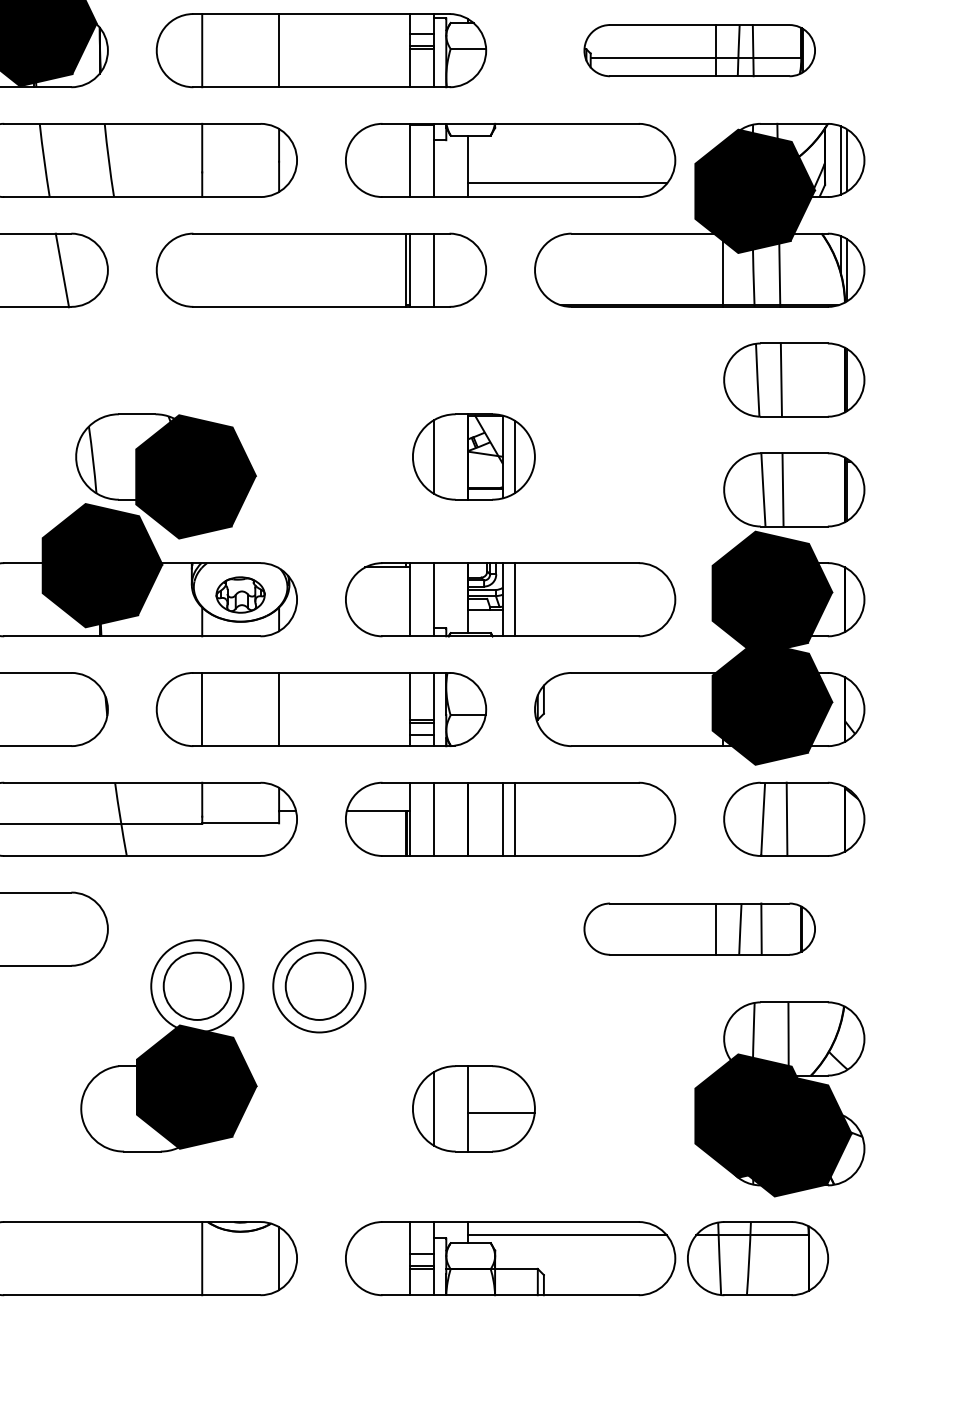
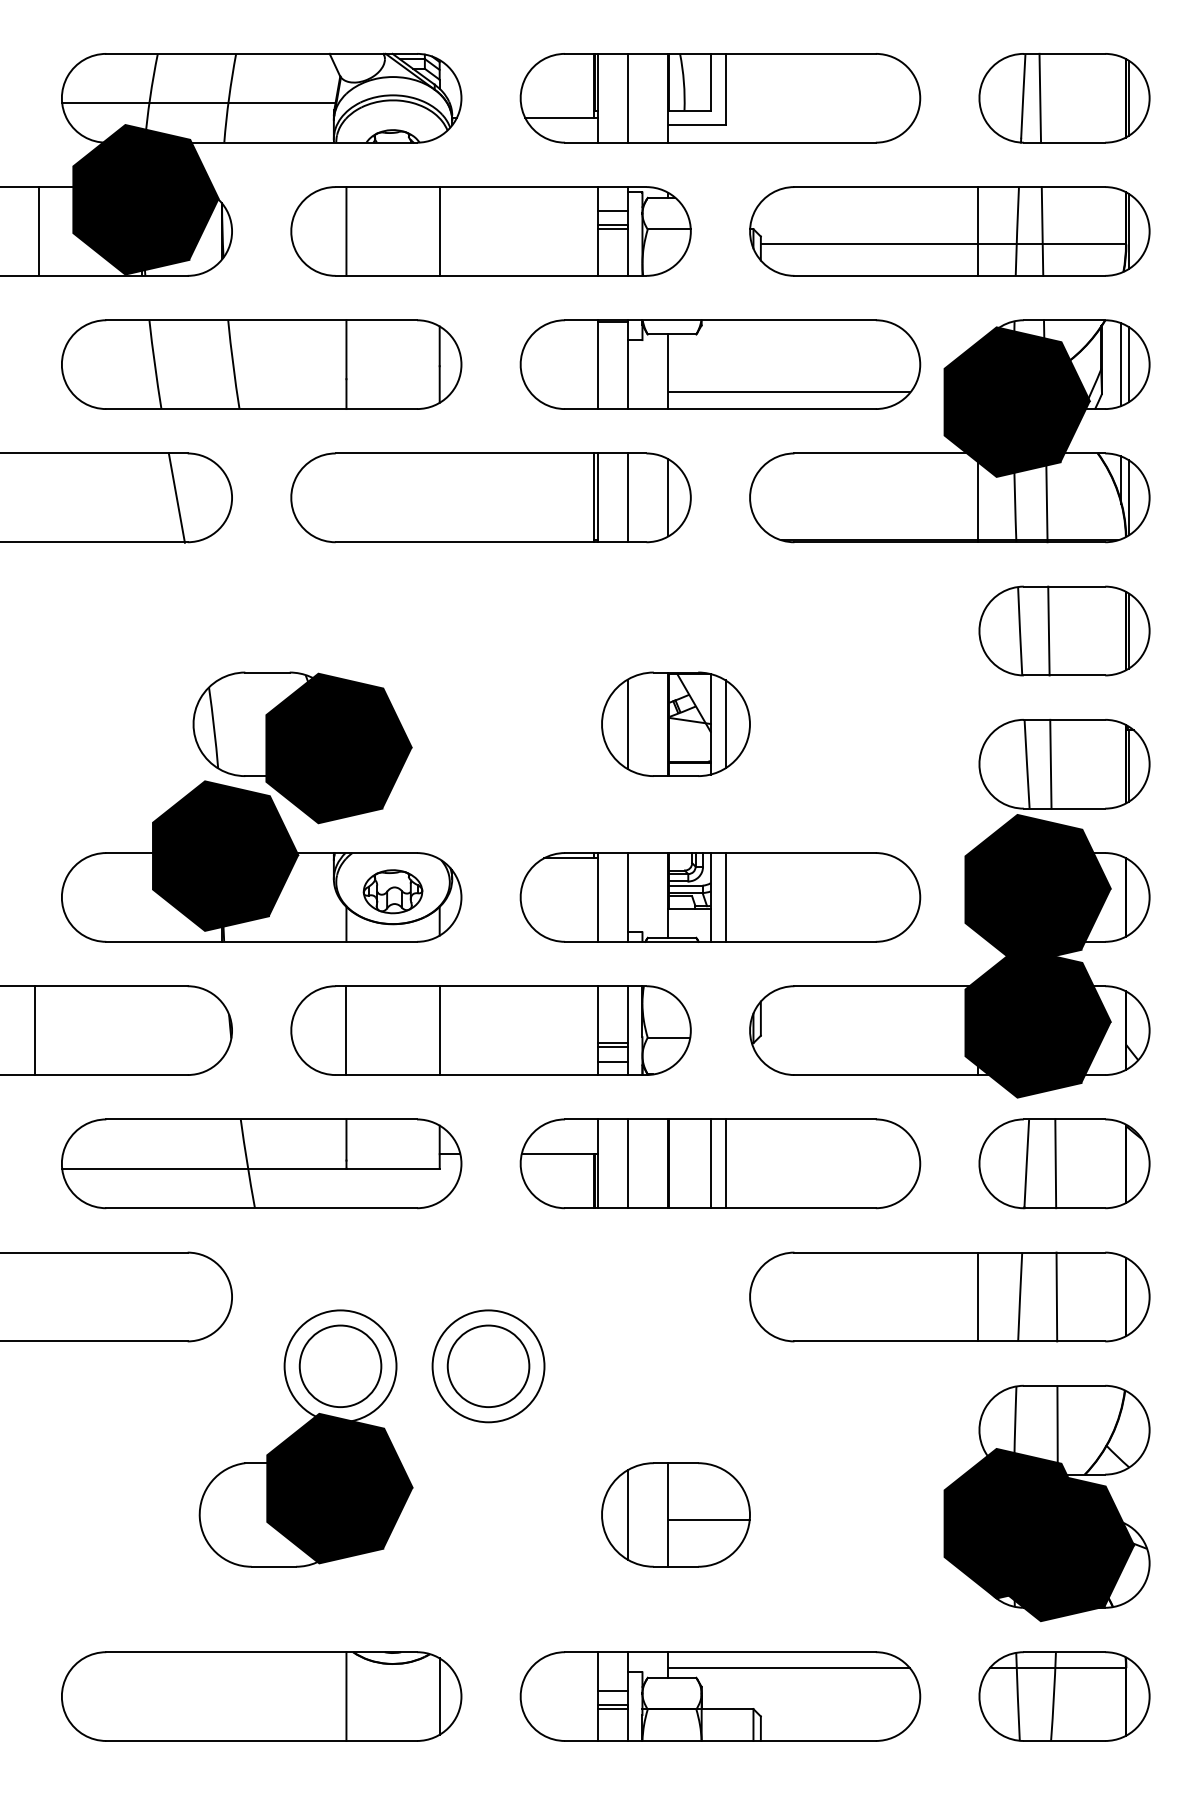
part: (699, 50) -> (949, 231), size x1.43
line: (467, 269) -> (668, 497), added
part: (699, 928) -> (949, 1296), size x1.43
part: (757, 1258) -> (1064, 1696), moved

